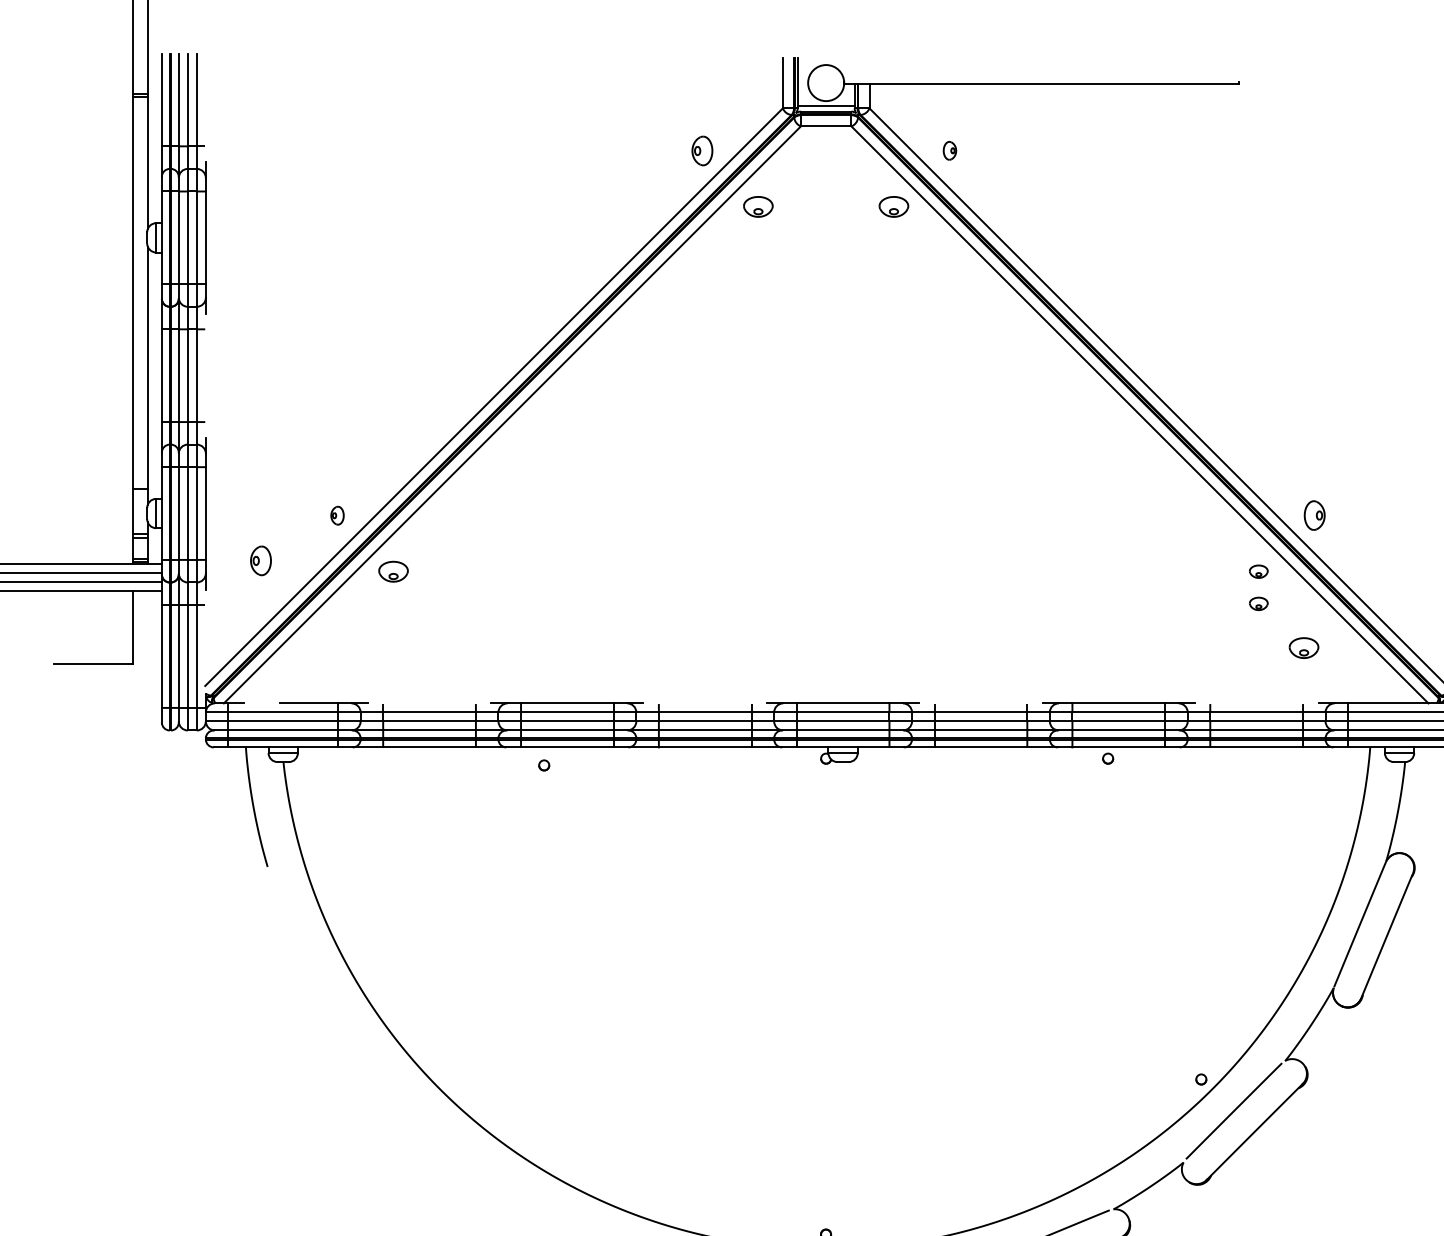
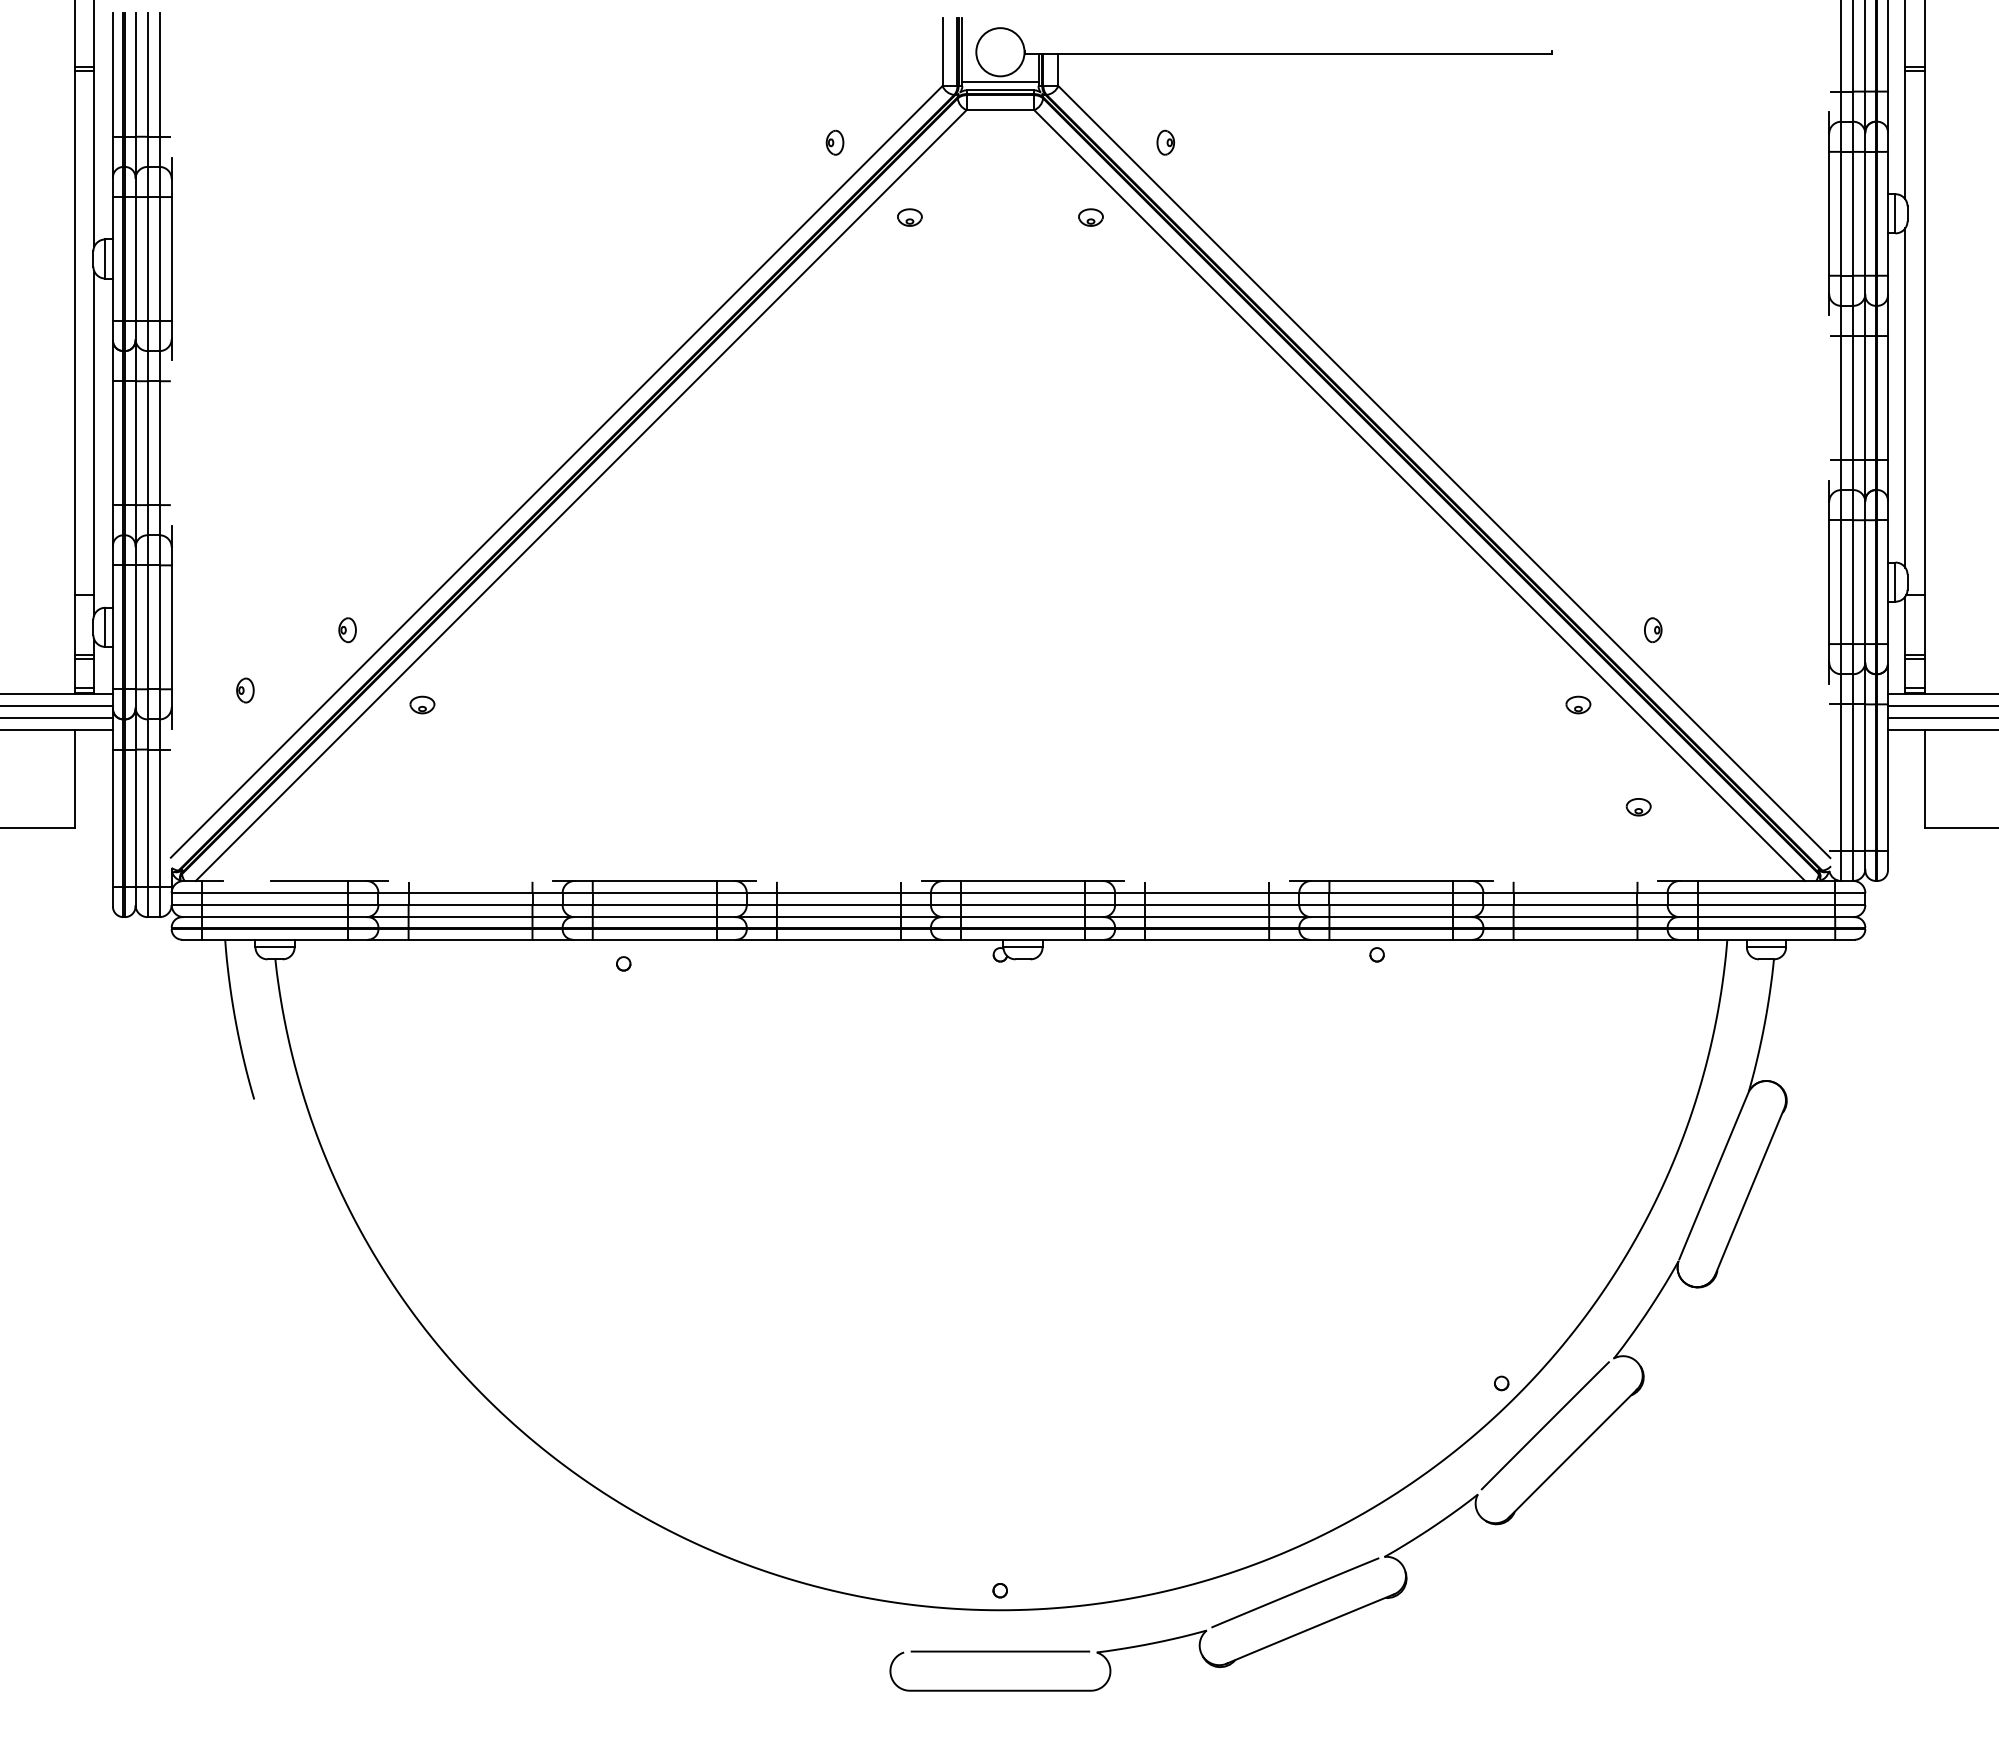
part: (701, 150) -> (834, 142), size x0.62
part: (758, 206) -> (909, 217), size x0.62
part: (893, 206) -> (1090, 217), size x0.62
part: (1314, 515) -> (1653, 630), size x0.62
part: (261, 560) -> (245, 690), size x0.62
part: (393, 571) -> (422, 704), size x0.62
part: (1258, 603) -> (1578, 747), removed
part: (1303, 648) -> (1638, 807), size x0.62

